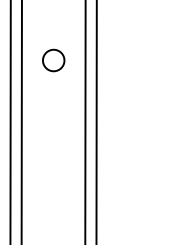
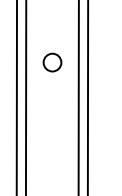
circle: (53, 60) -> (52, 62), moved

